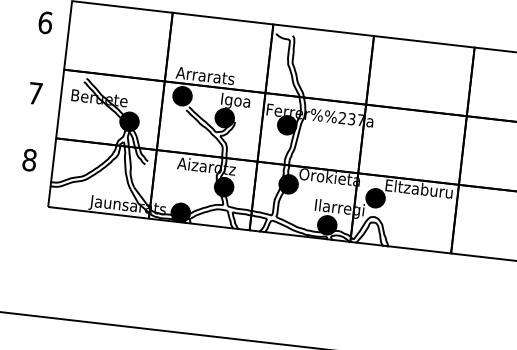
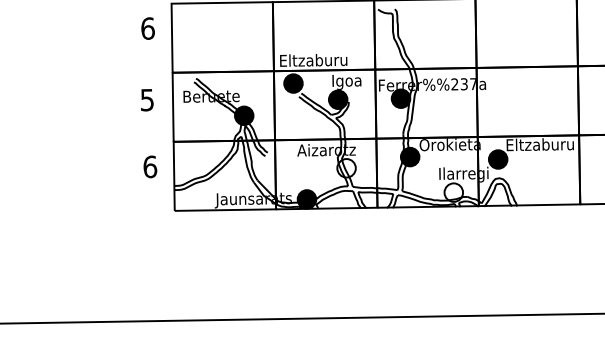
text: (205, 74) -> (313, 59), Arrarats -> Eltzaburu
text: (34, 93) -> (146, 100), 7 -> 5
text: (29, 159) -> (150, 166), 8 -> 6
fill: (224, 187) -> (346, 168), removed
fill: (326, 225) -> (453, 192), removed

